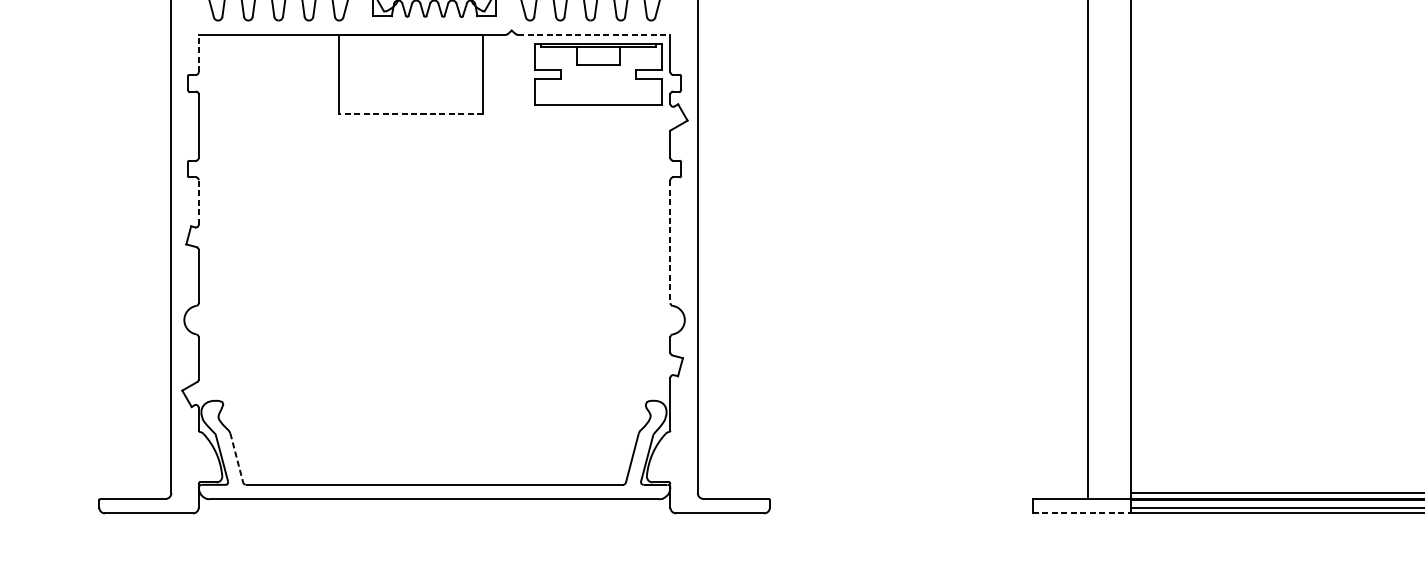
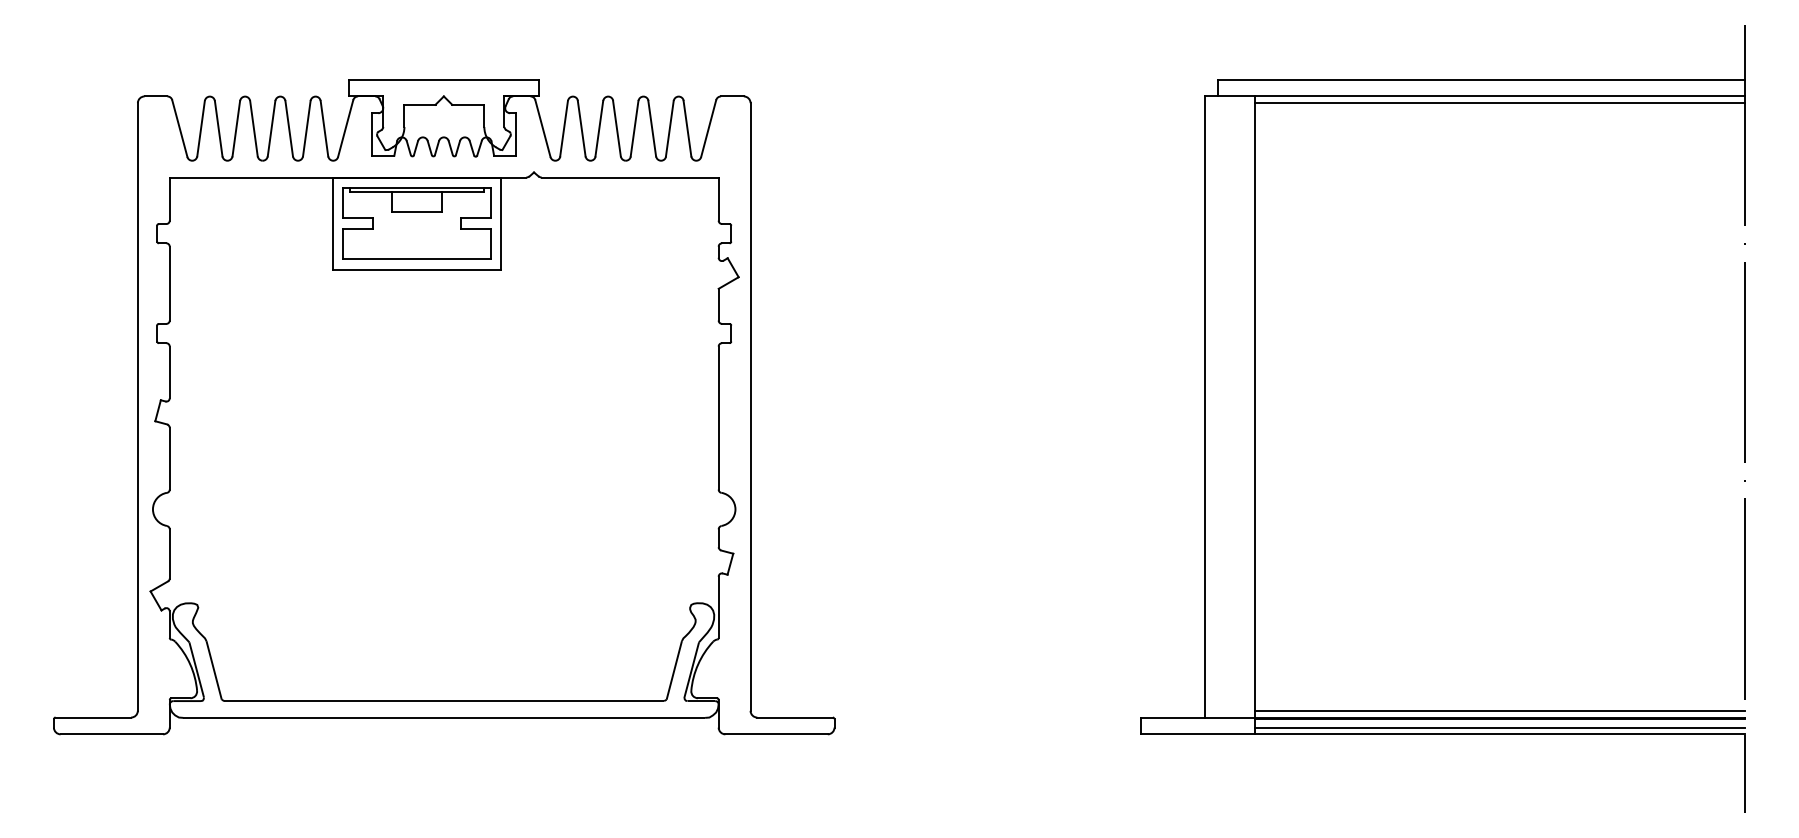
line: (594, 34) -> (630, 177), dashed -> solid
line: (198, 53) -> (169, 199), dashed -> solid
part: (598, 74) -> (416, 223), moved
line: (410, 114) -> (416, 269), dashed -> solid
line: (198, 202) -> (169, 372), dashed -> solid
line: (670, 242) -> (718, 418), dashed -> solid
line: (237, 458) -> (214, 670), dashed -> solid
line: (1082, 513) -> (1198, 734), dashed -> solid

